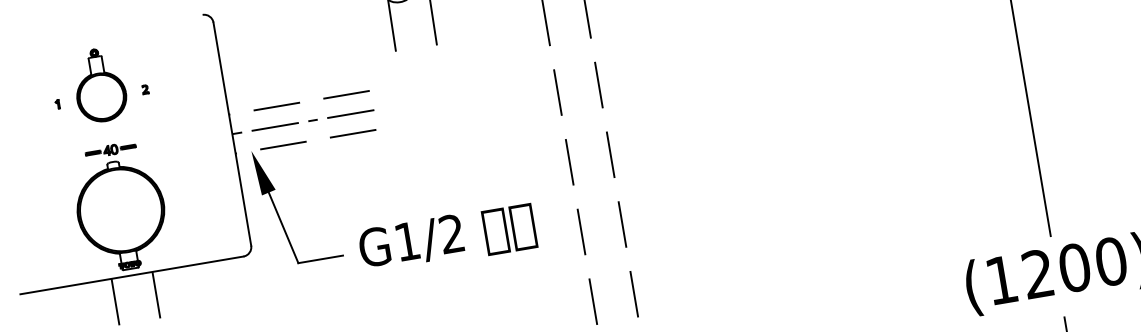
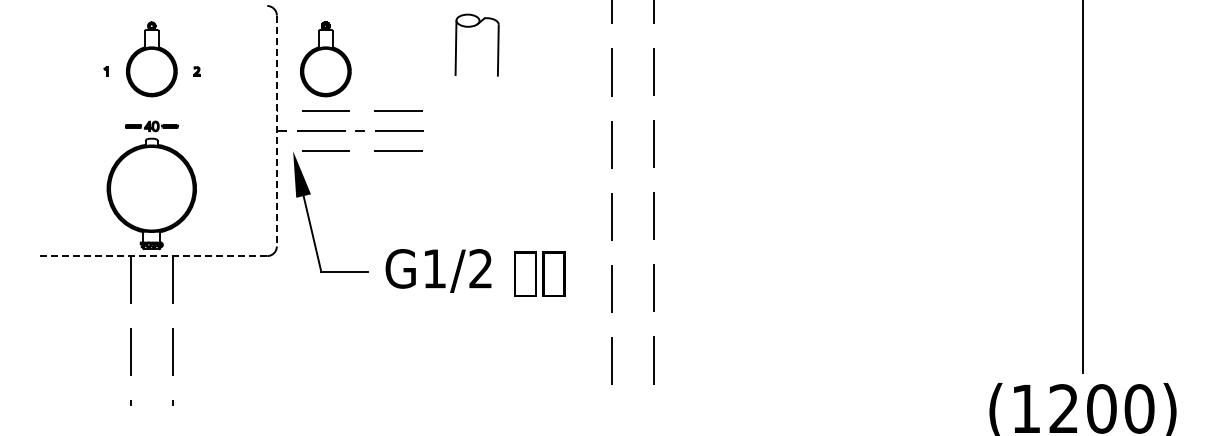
part: (267, 57) -> (325, 59), added
line: (232, 134) -> (276, 131), solid -> dashed
line: (131, 275) -> (151, 256), solid -> dashed

